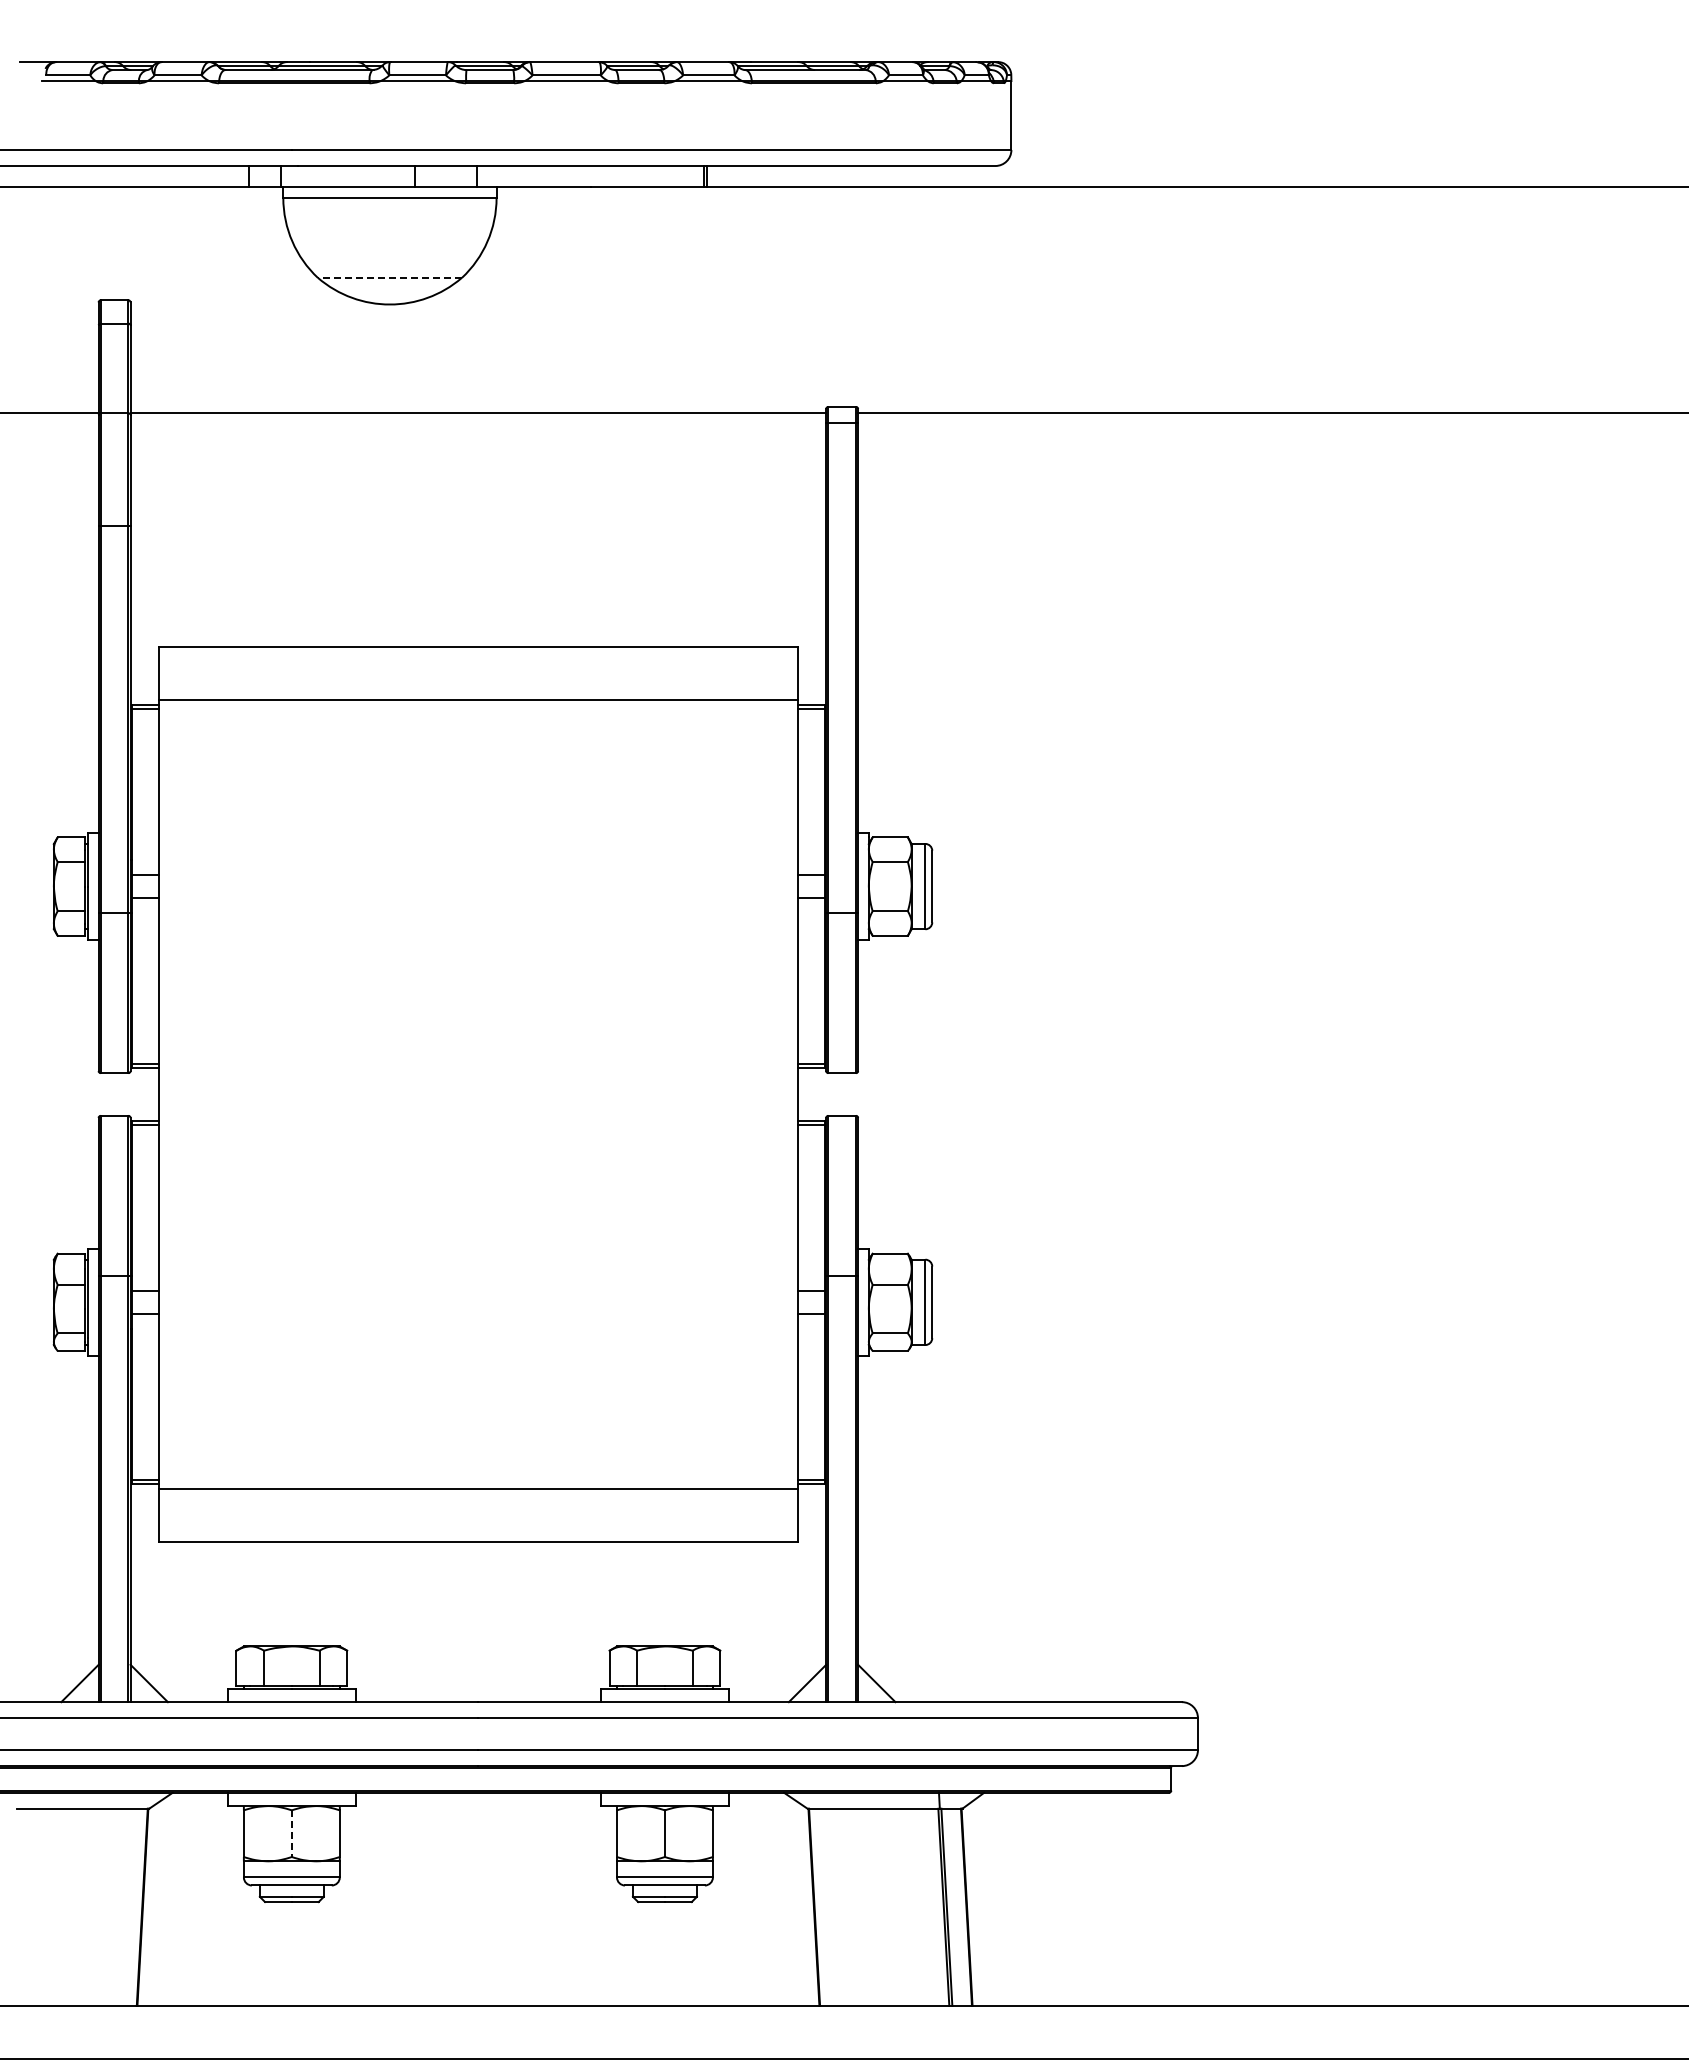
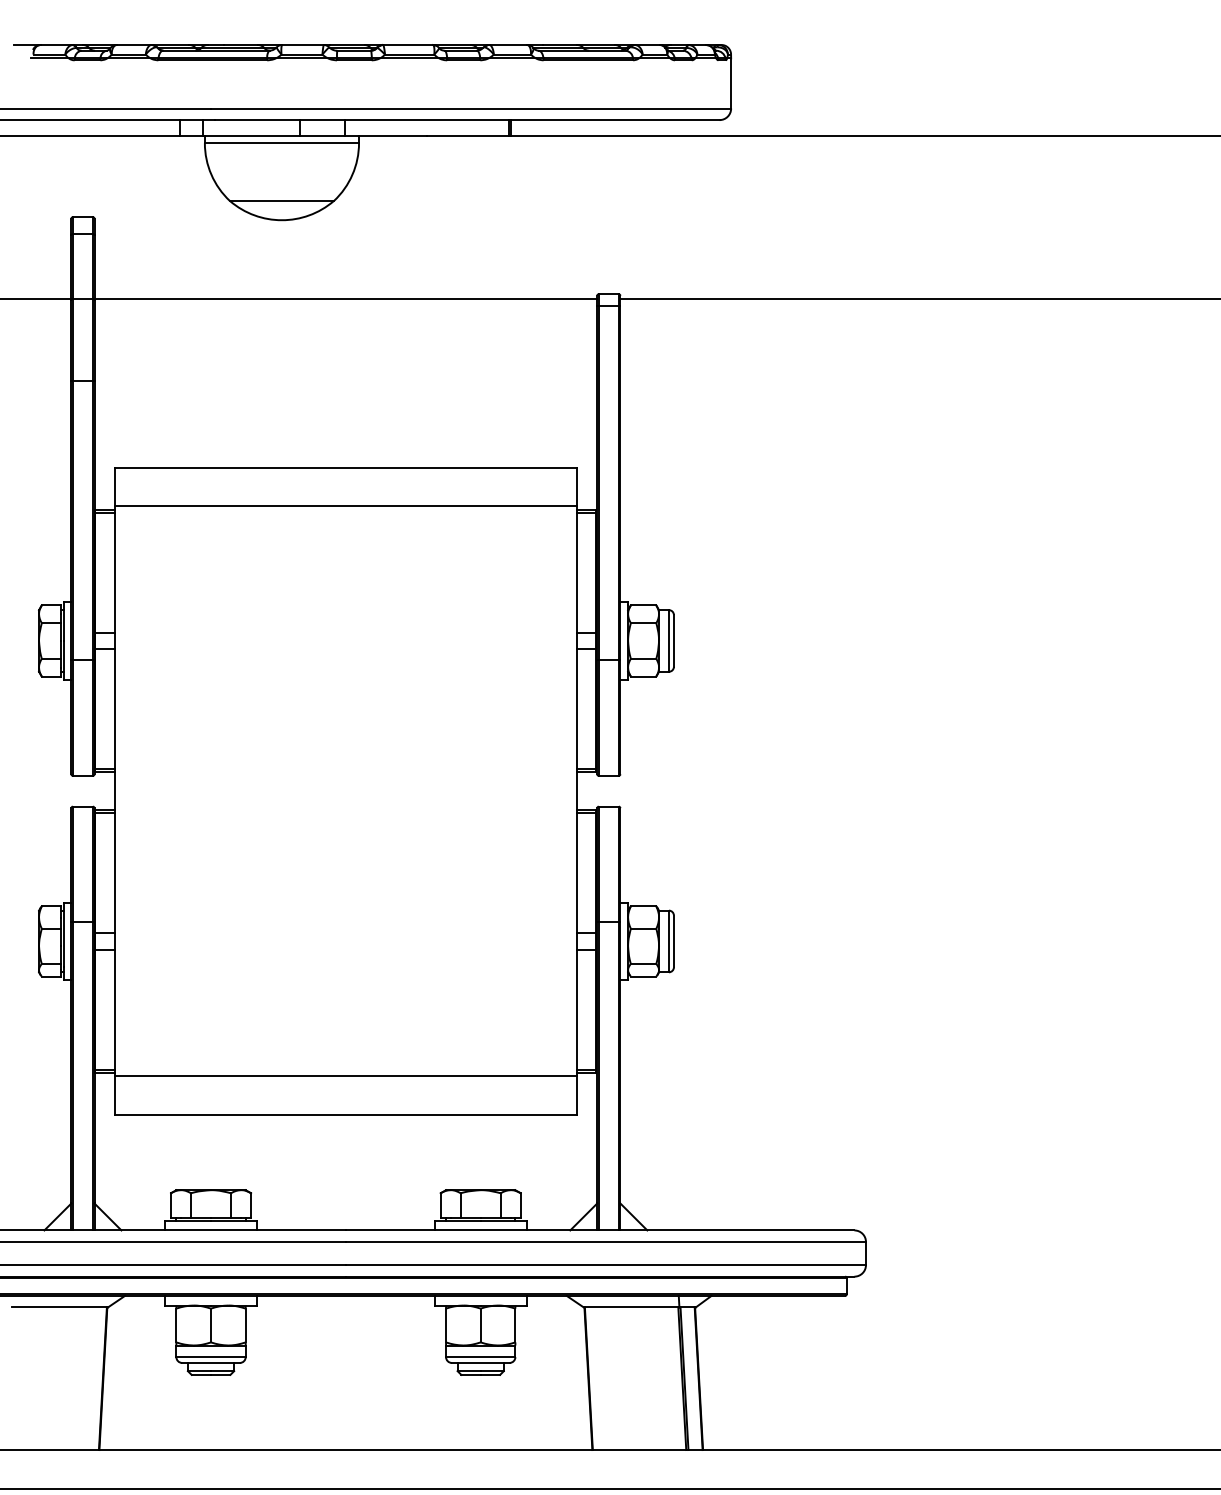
line: (389, 277) -> (281, 200), dashed -> solid
line: (291, 1834) -> (210, 1326), dashed -> solid

